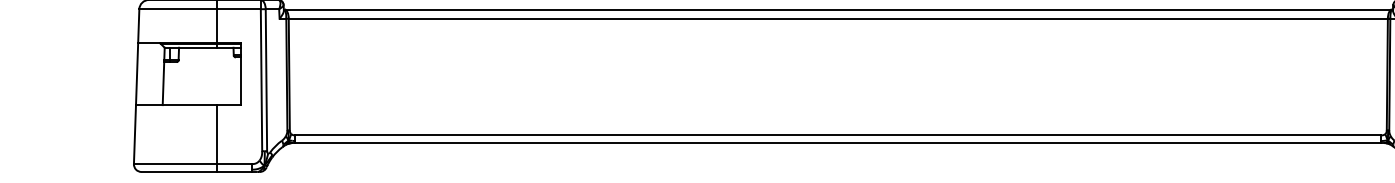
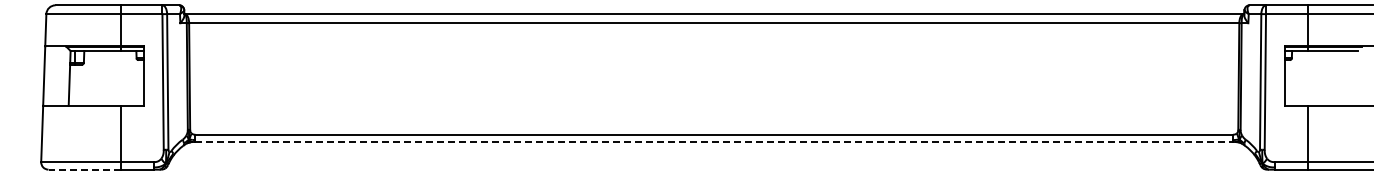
line: (838, 143) -> (714, 142), solid -> dashed
line: (179, 171) -> (84, 169), solid -> dashed

